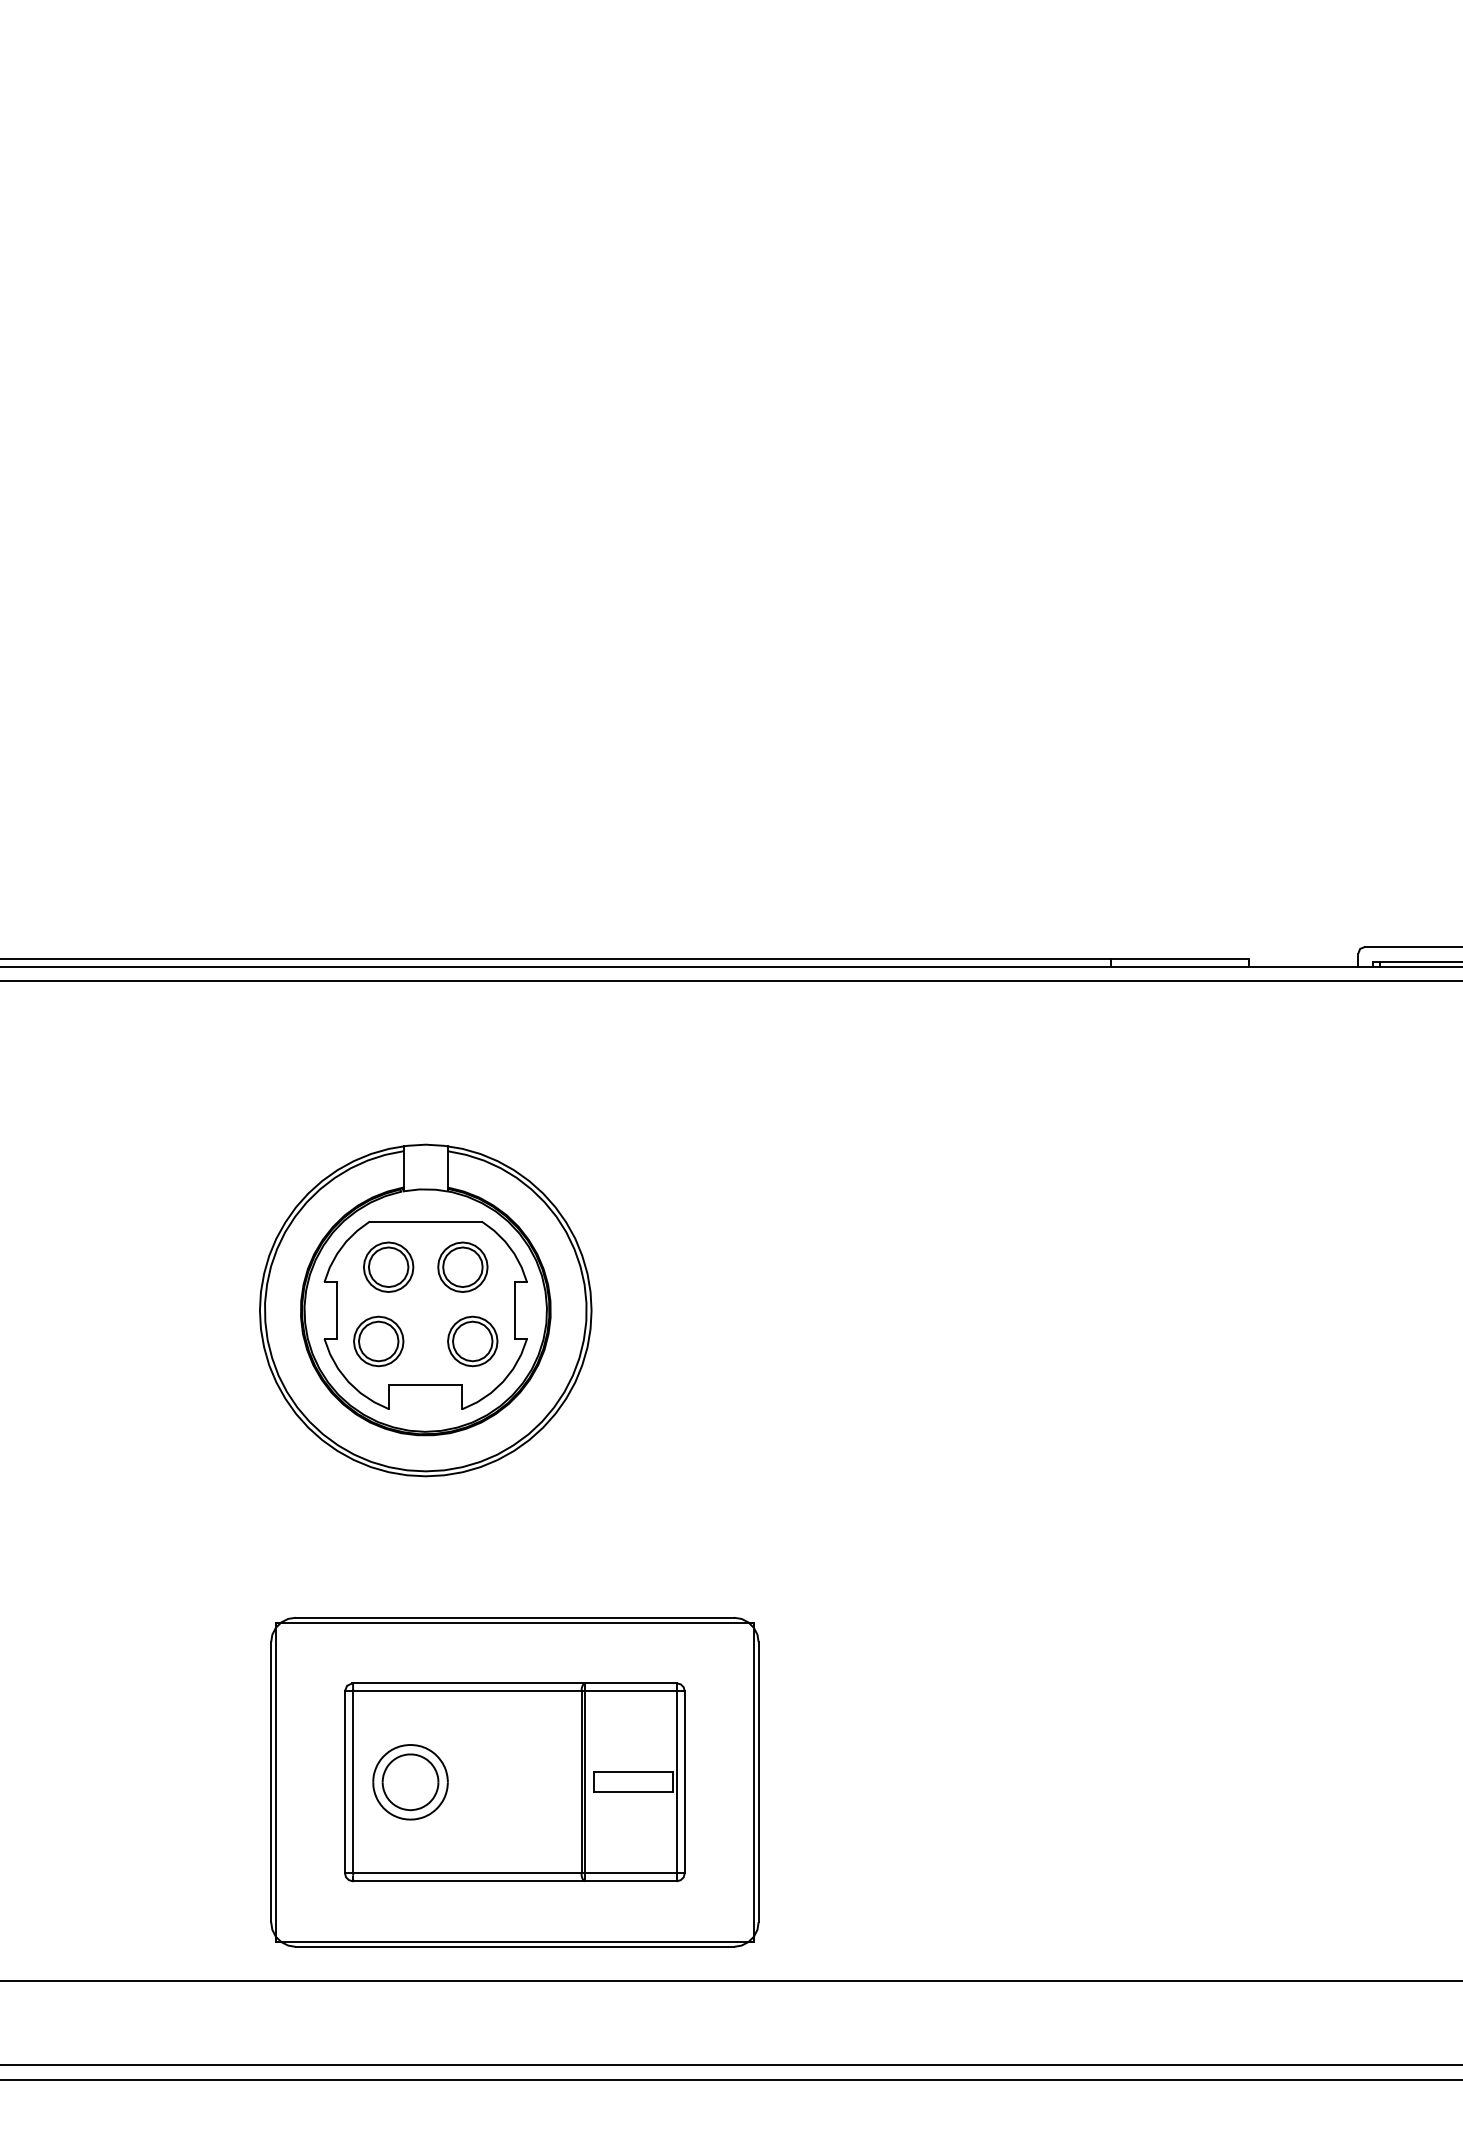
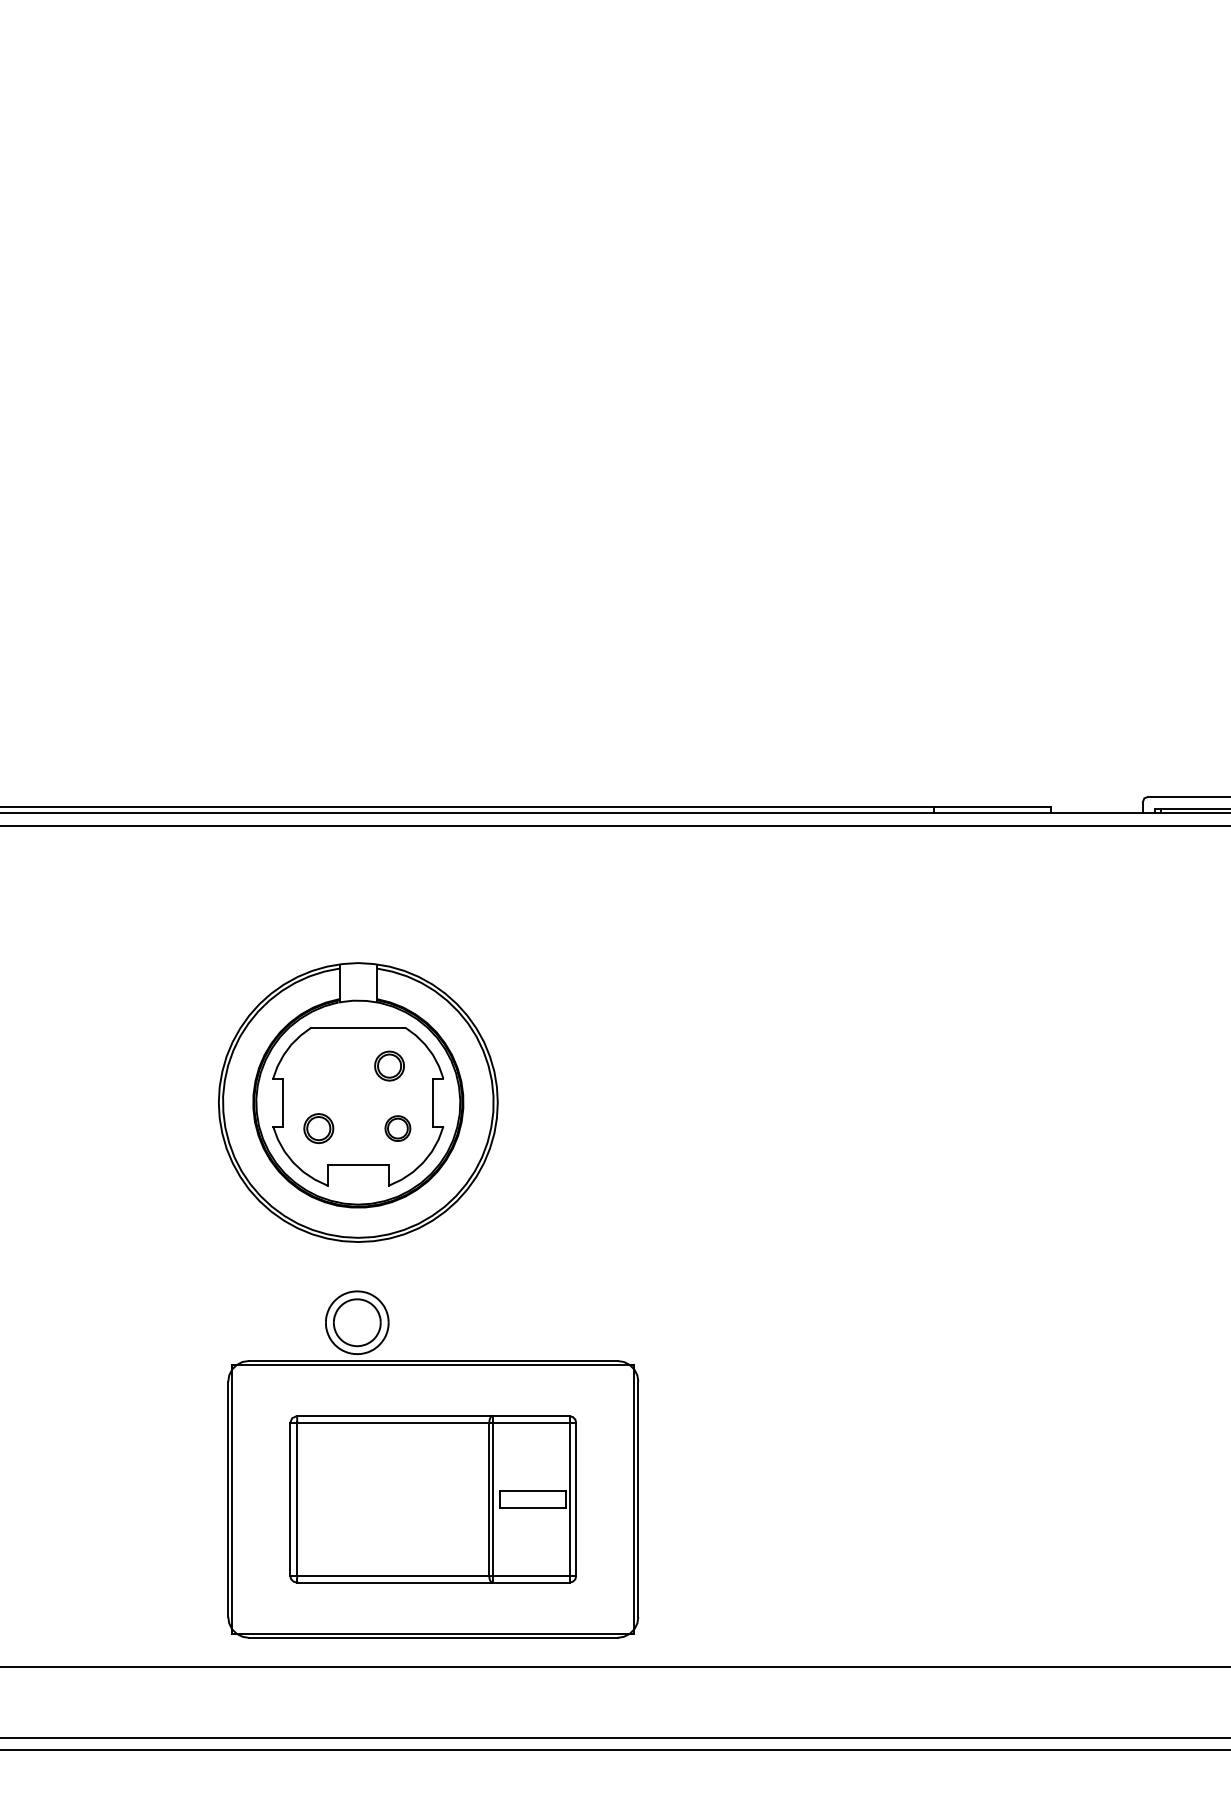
part: (388, 1266) -> (326, 1065), removed
part: (462, 1266) -> (389, 1065), size x0.7
part: (378, 1341) -> (318, 1128), size x0.7
part: (472, 1341) -> (397, 1128), size x0.6
part: (410, 1782) -> (357, 1322), moved

